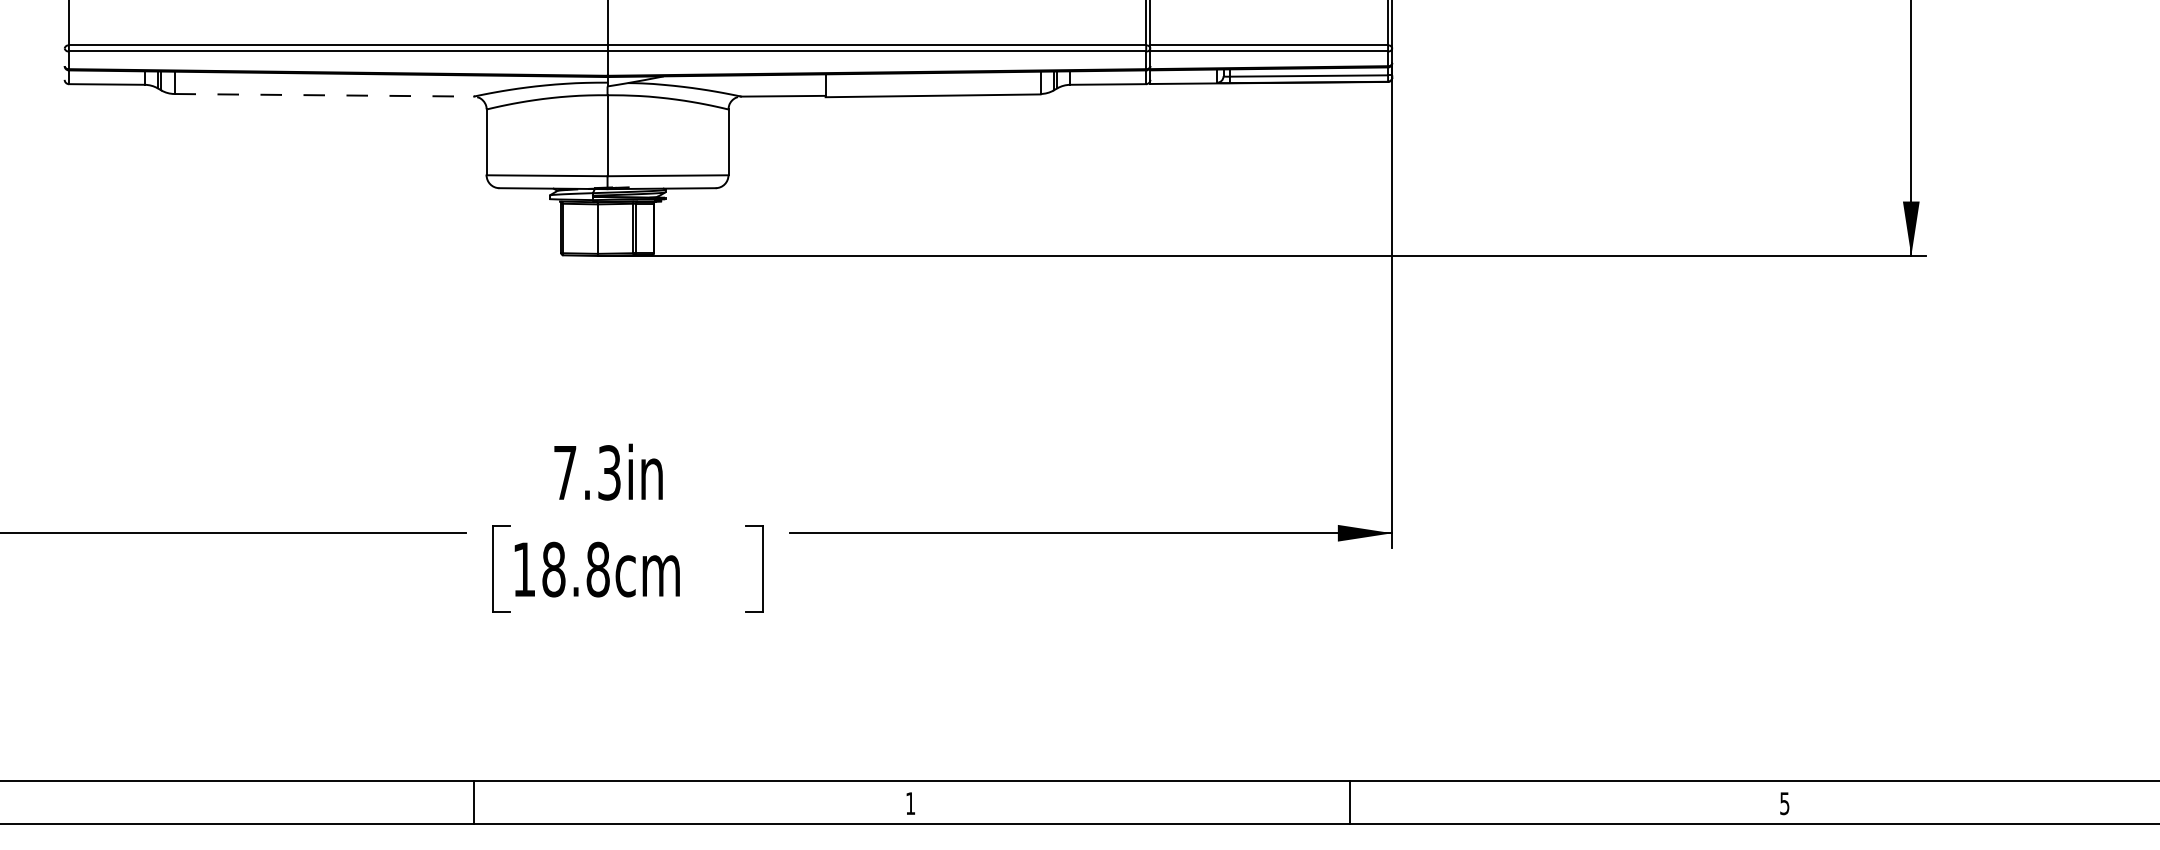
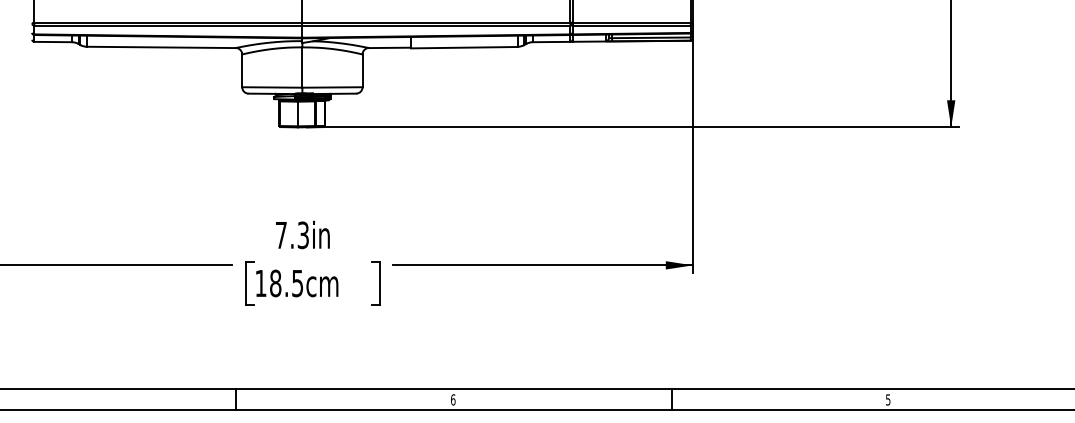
line: (324, 95) -> (161, 47), dashed -> solid
text: (597, 569) -> (297, 283), 18.8cm -> 18.5cm
text: (911, 802) -> (453, 399), 1 -> 6

